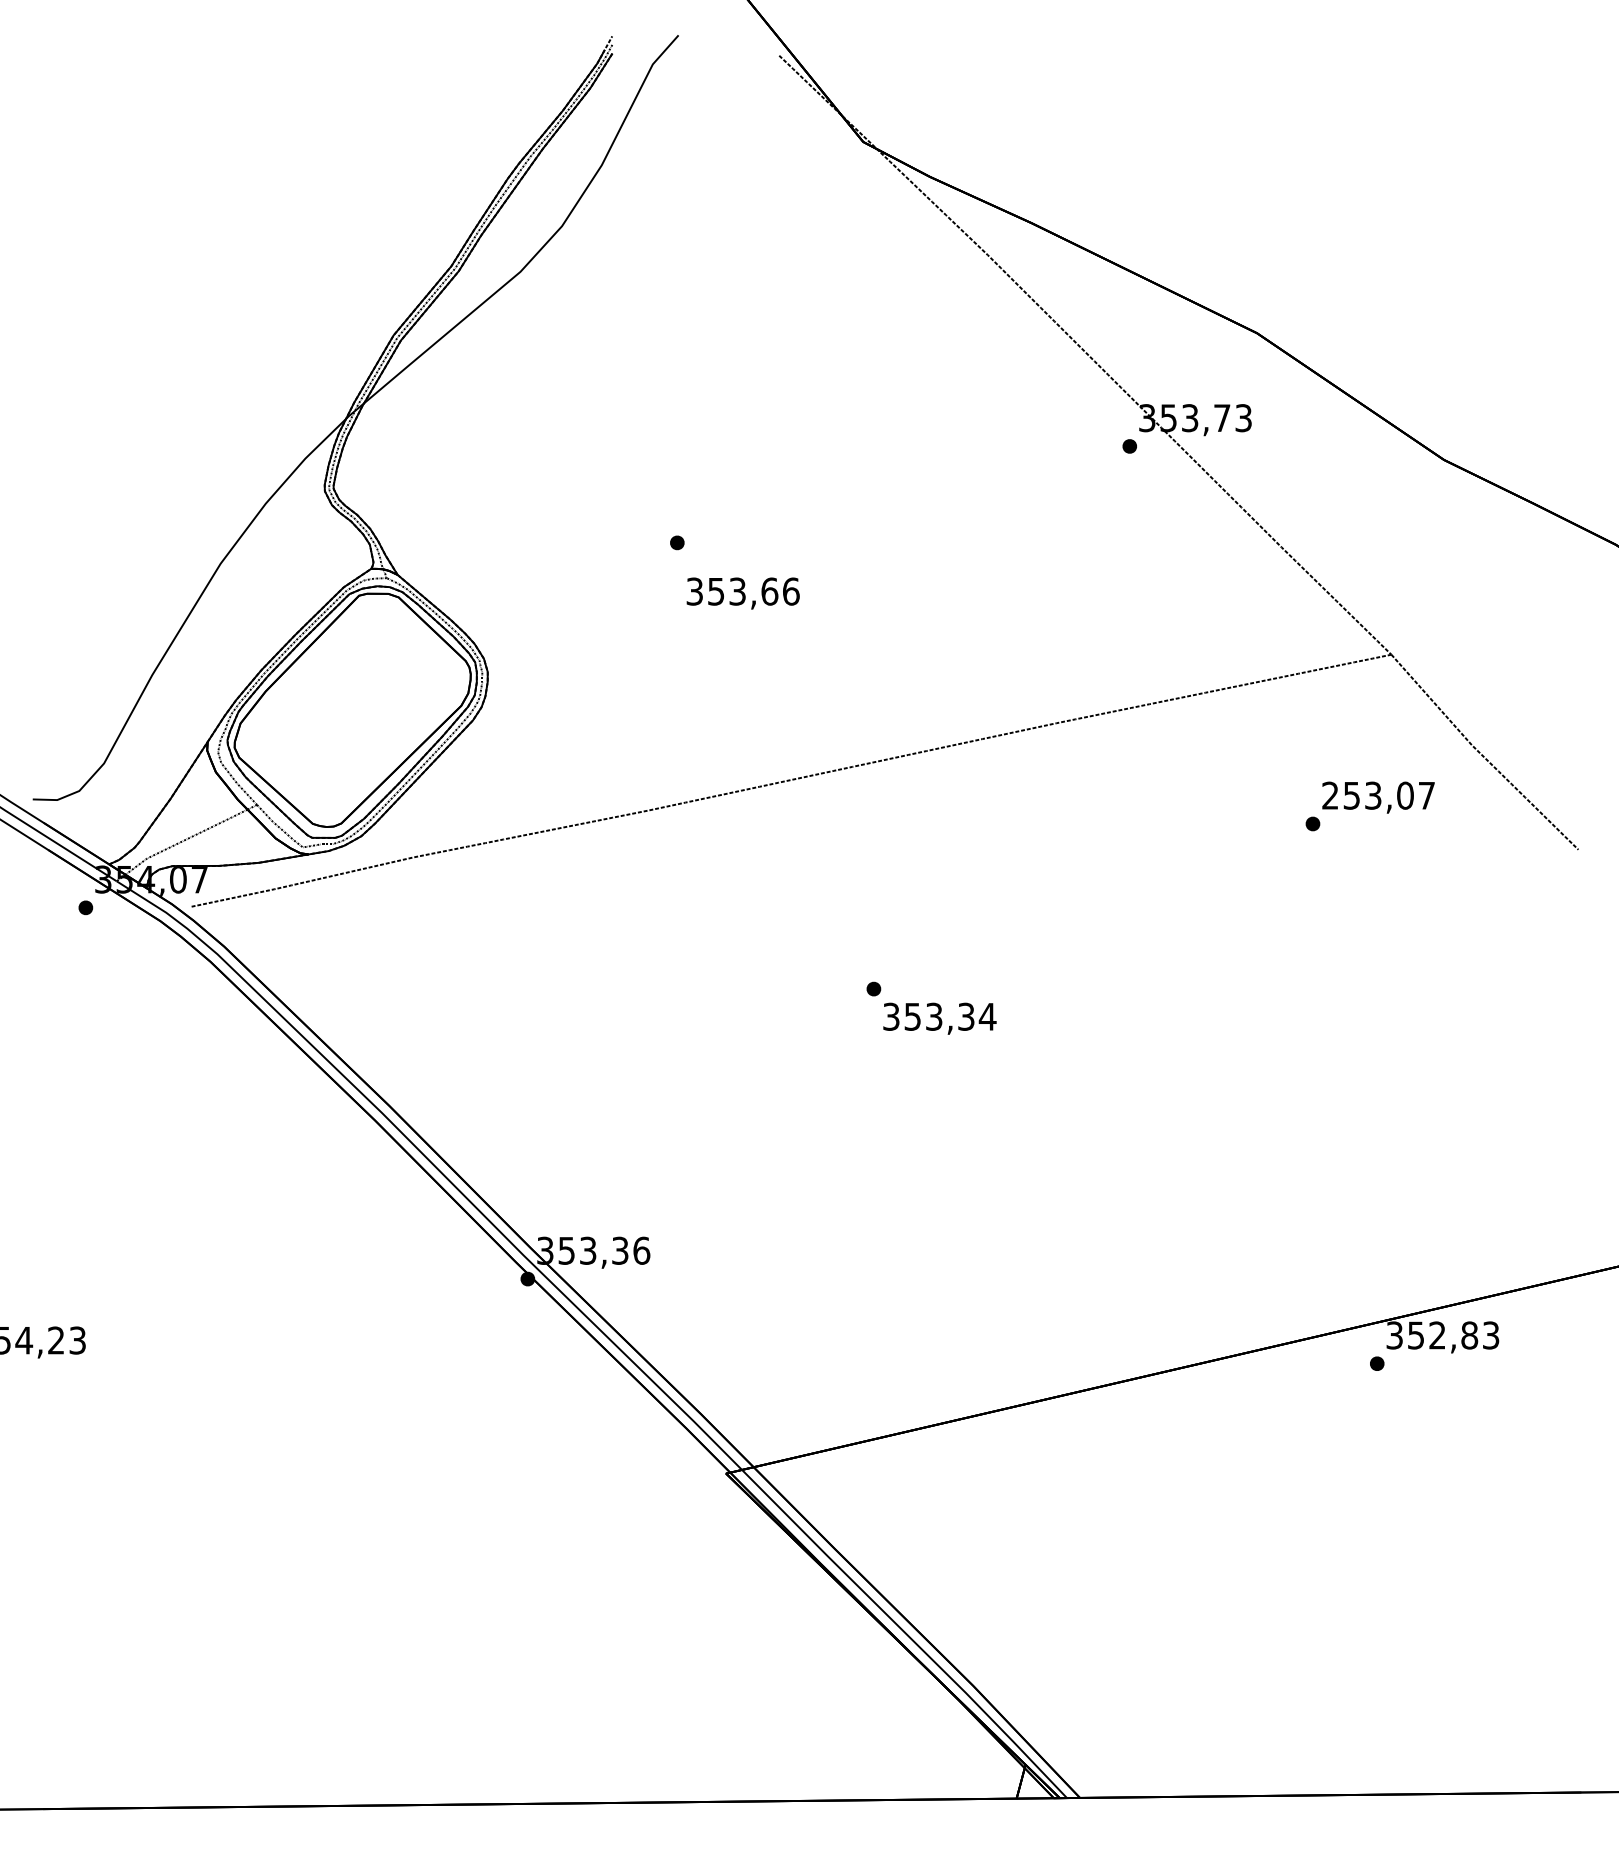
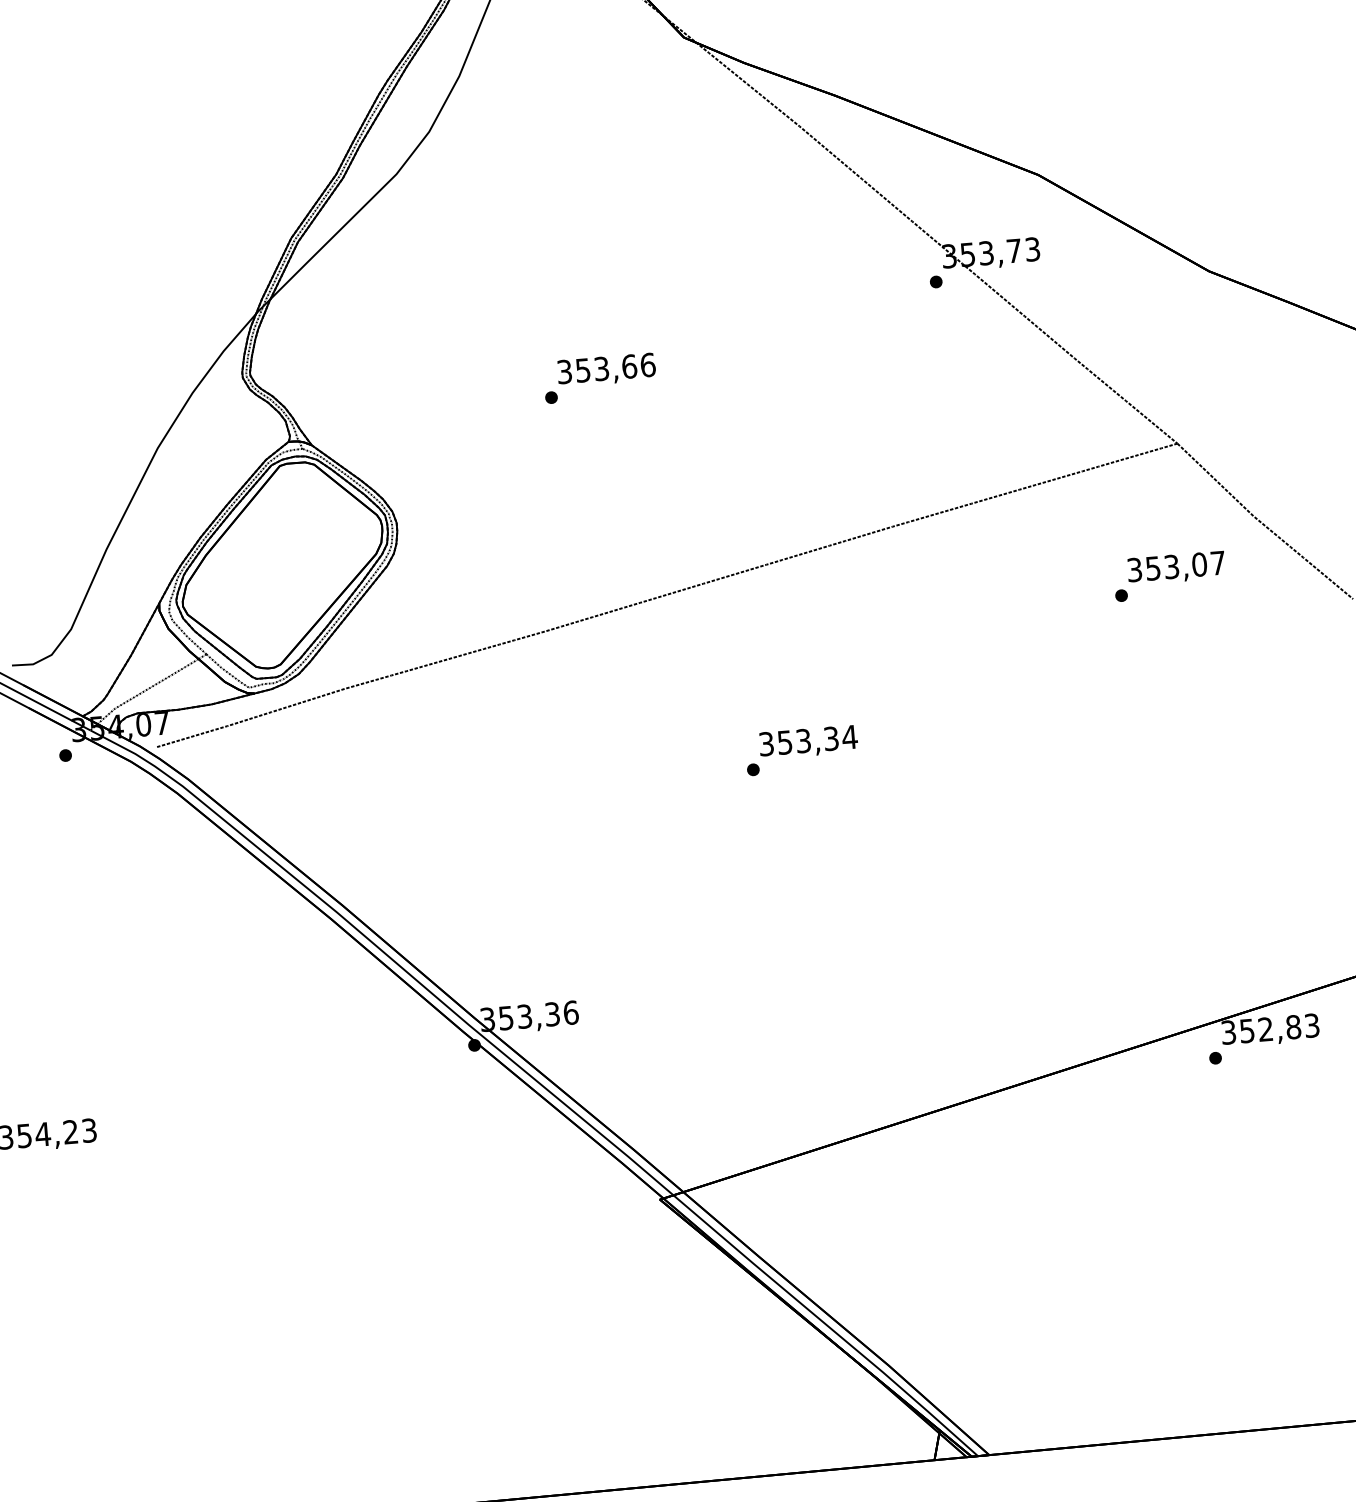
text: (742, 593) -> (606, 370), moved
text: (1330, 795) -> (1134, 569), 253,07 -> 353,07
text: (939, 1018) -> (808, 742), moved

